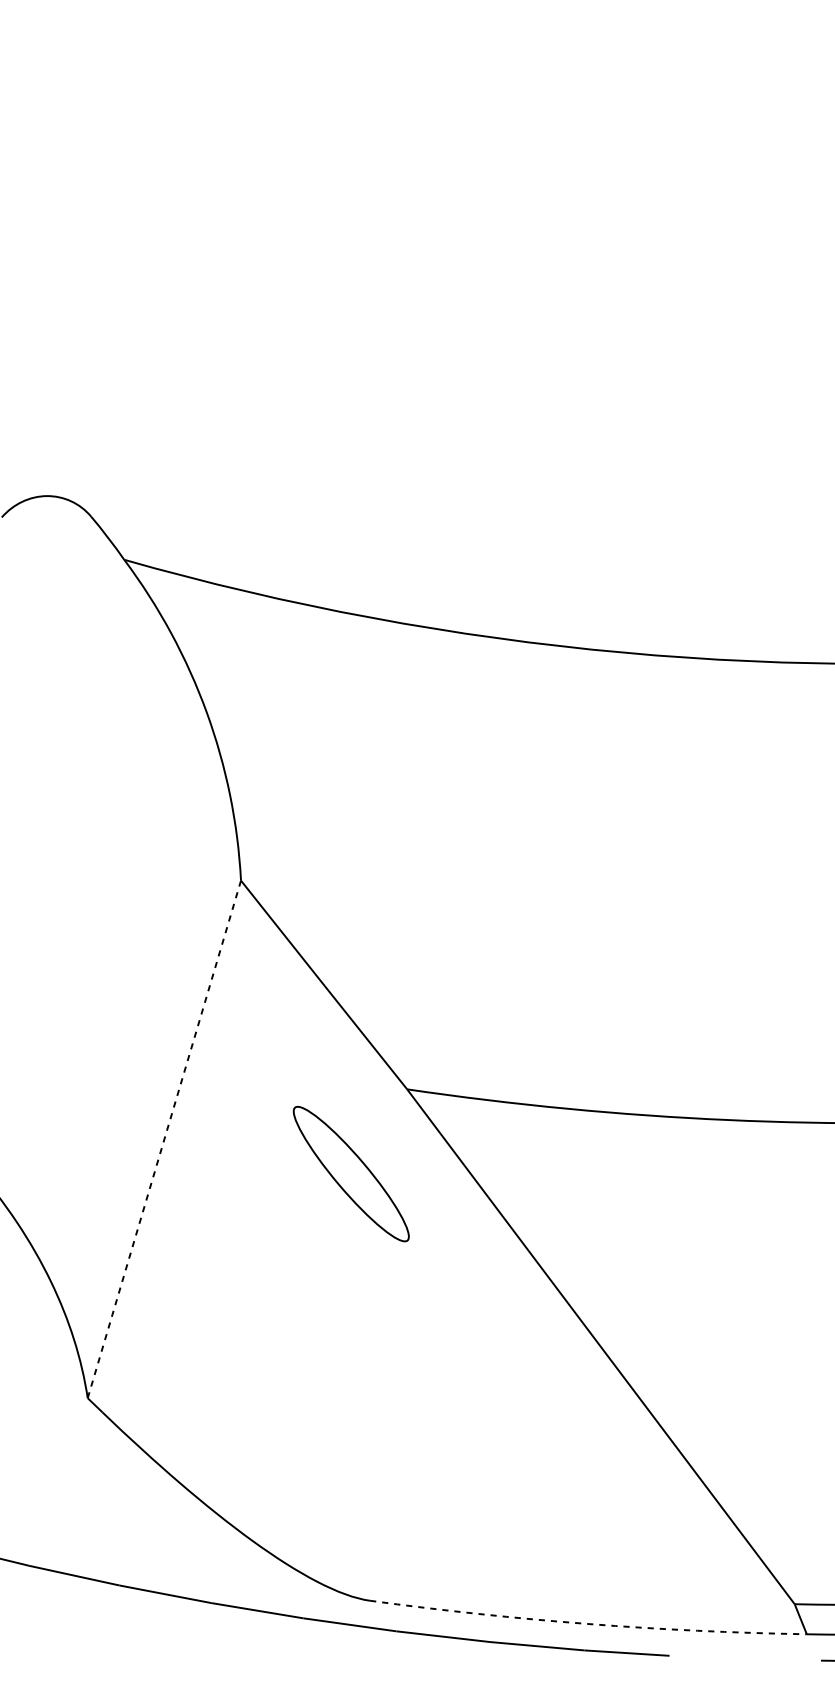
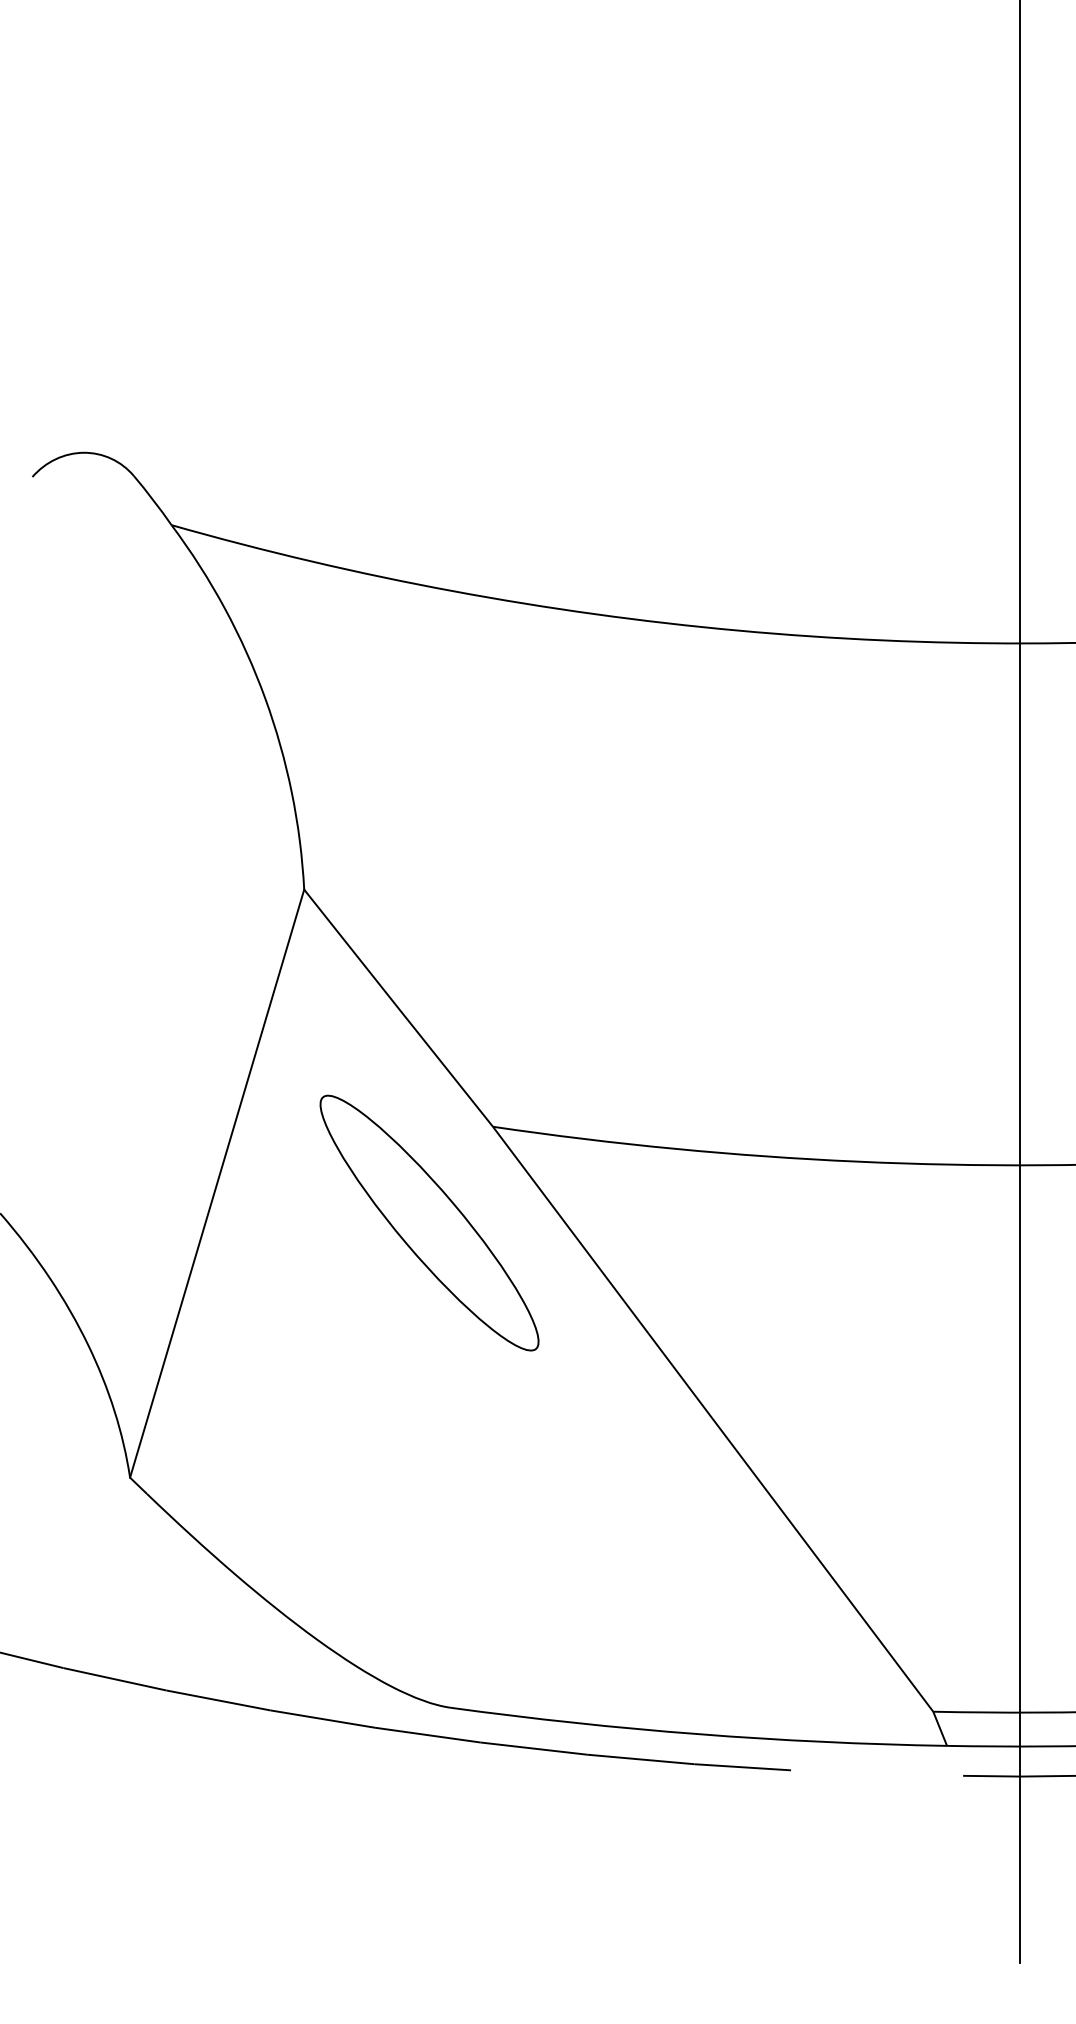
line: (164, 1139) -> (217, 1183), dashed -> solid
part: (351, 1173) -> (429, 1222), size x1.67
arc: (588, 1624) -> (698, 1734), dashed -> solid

